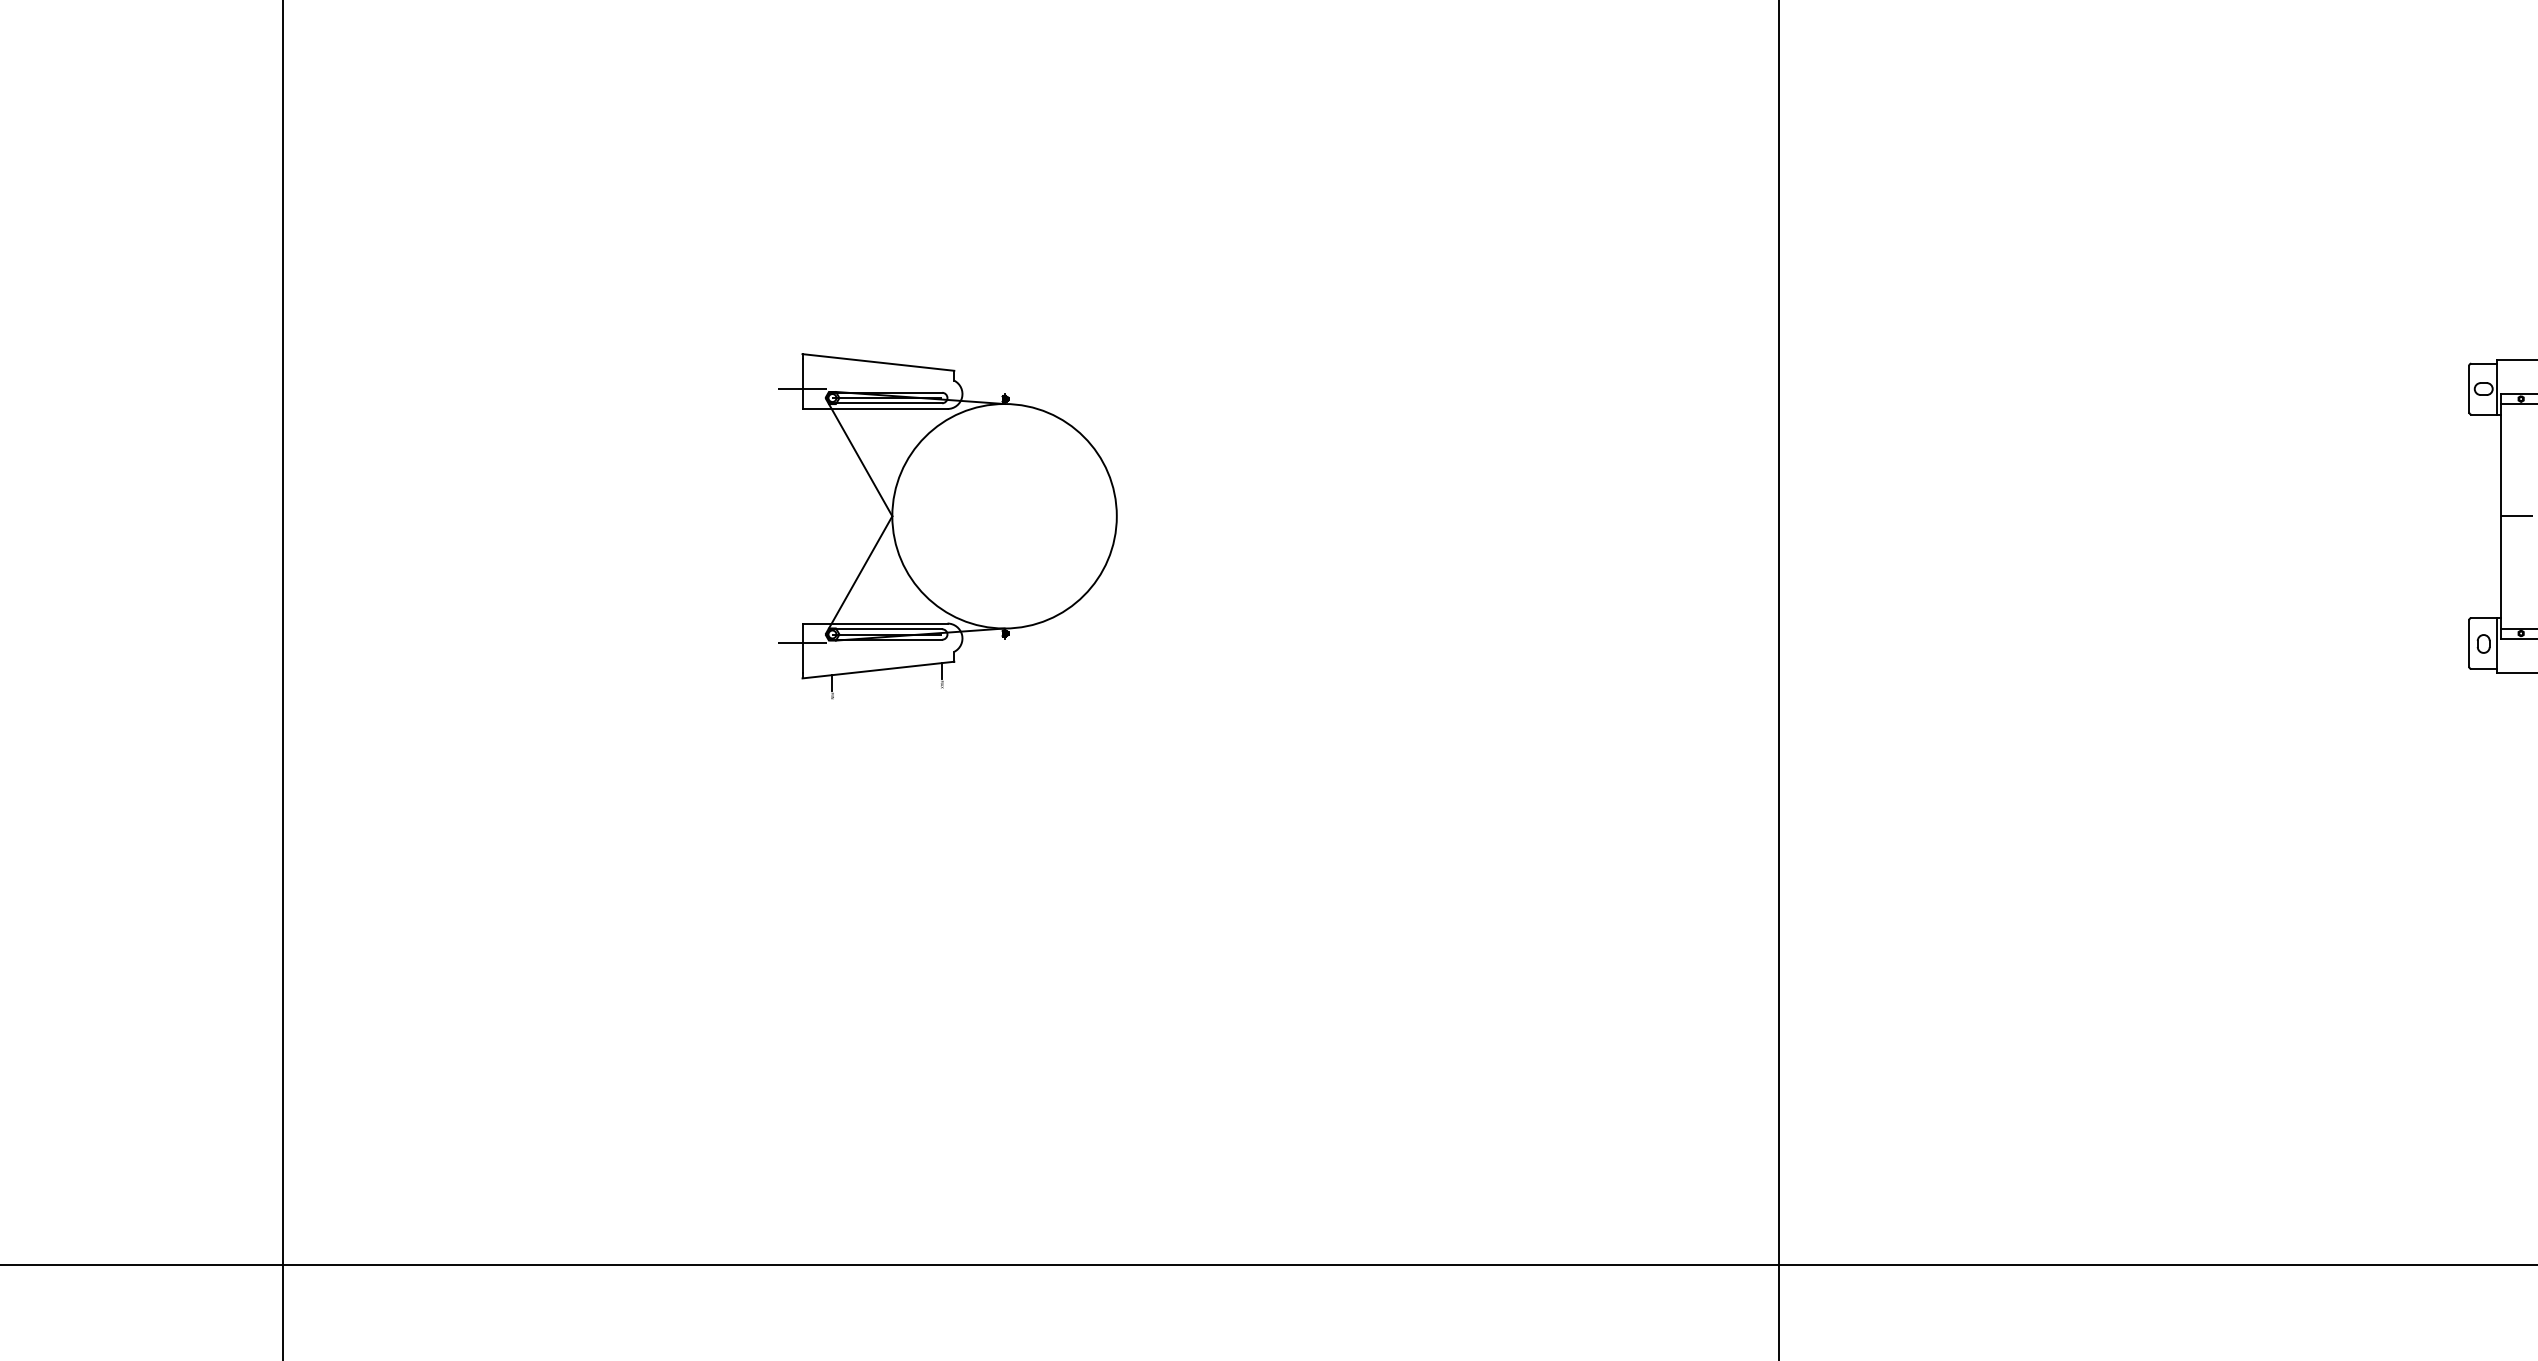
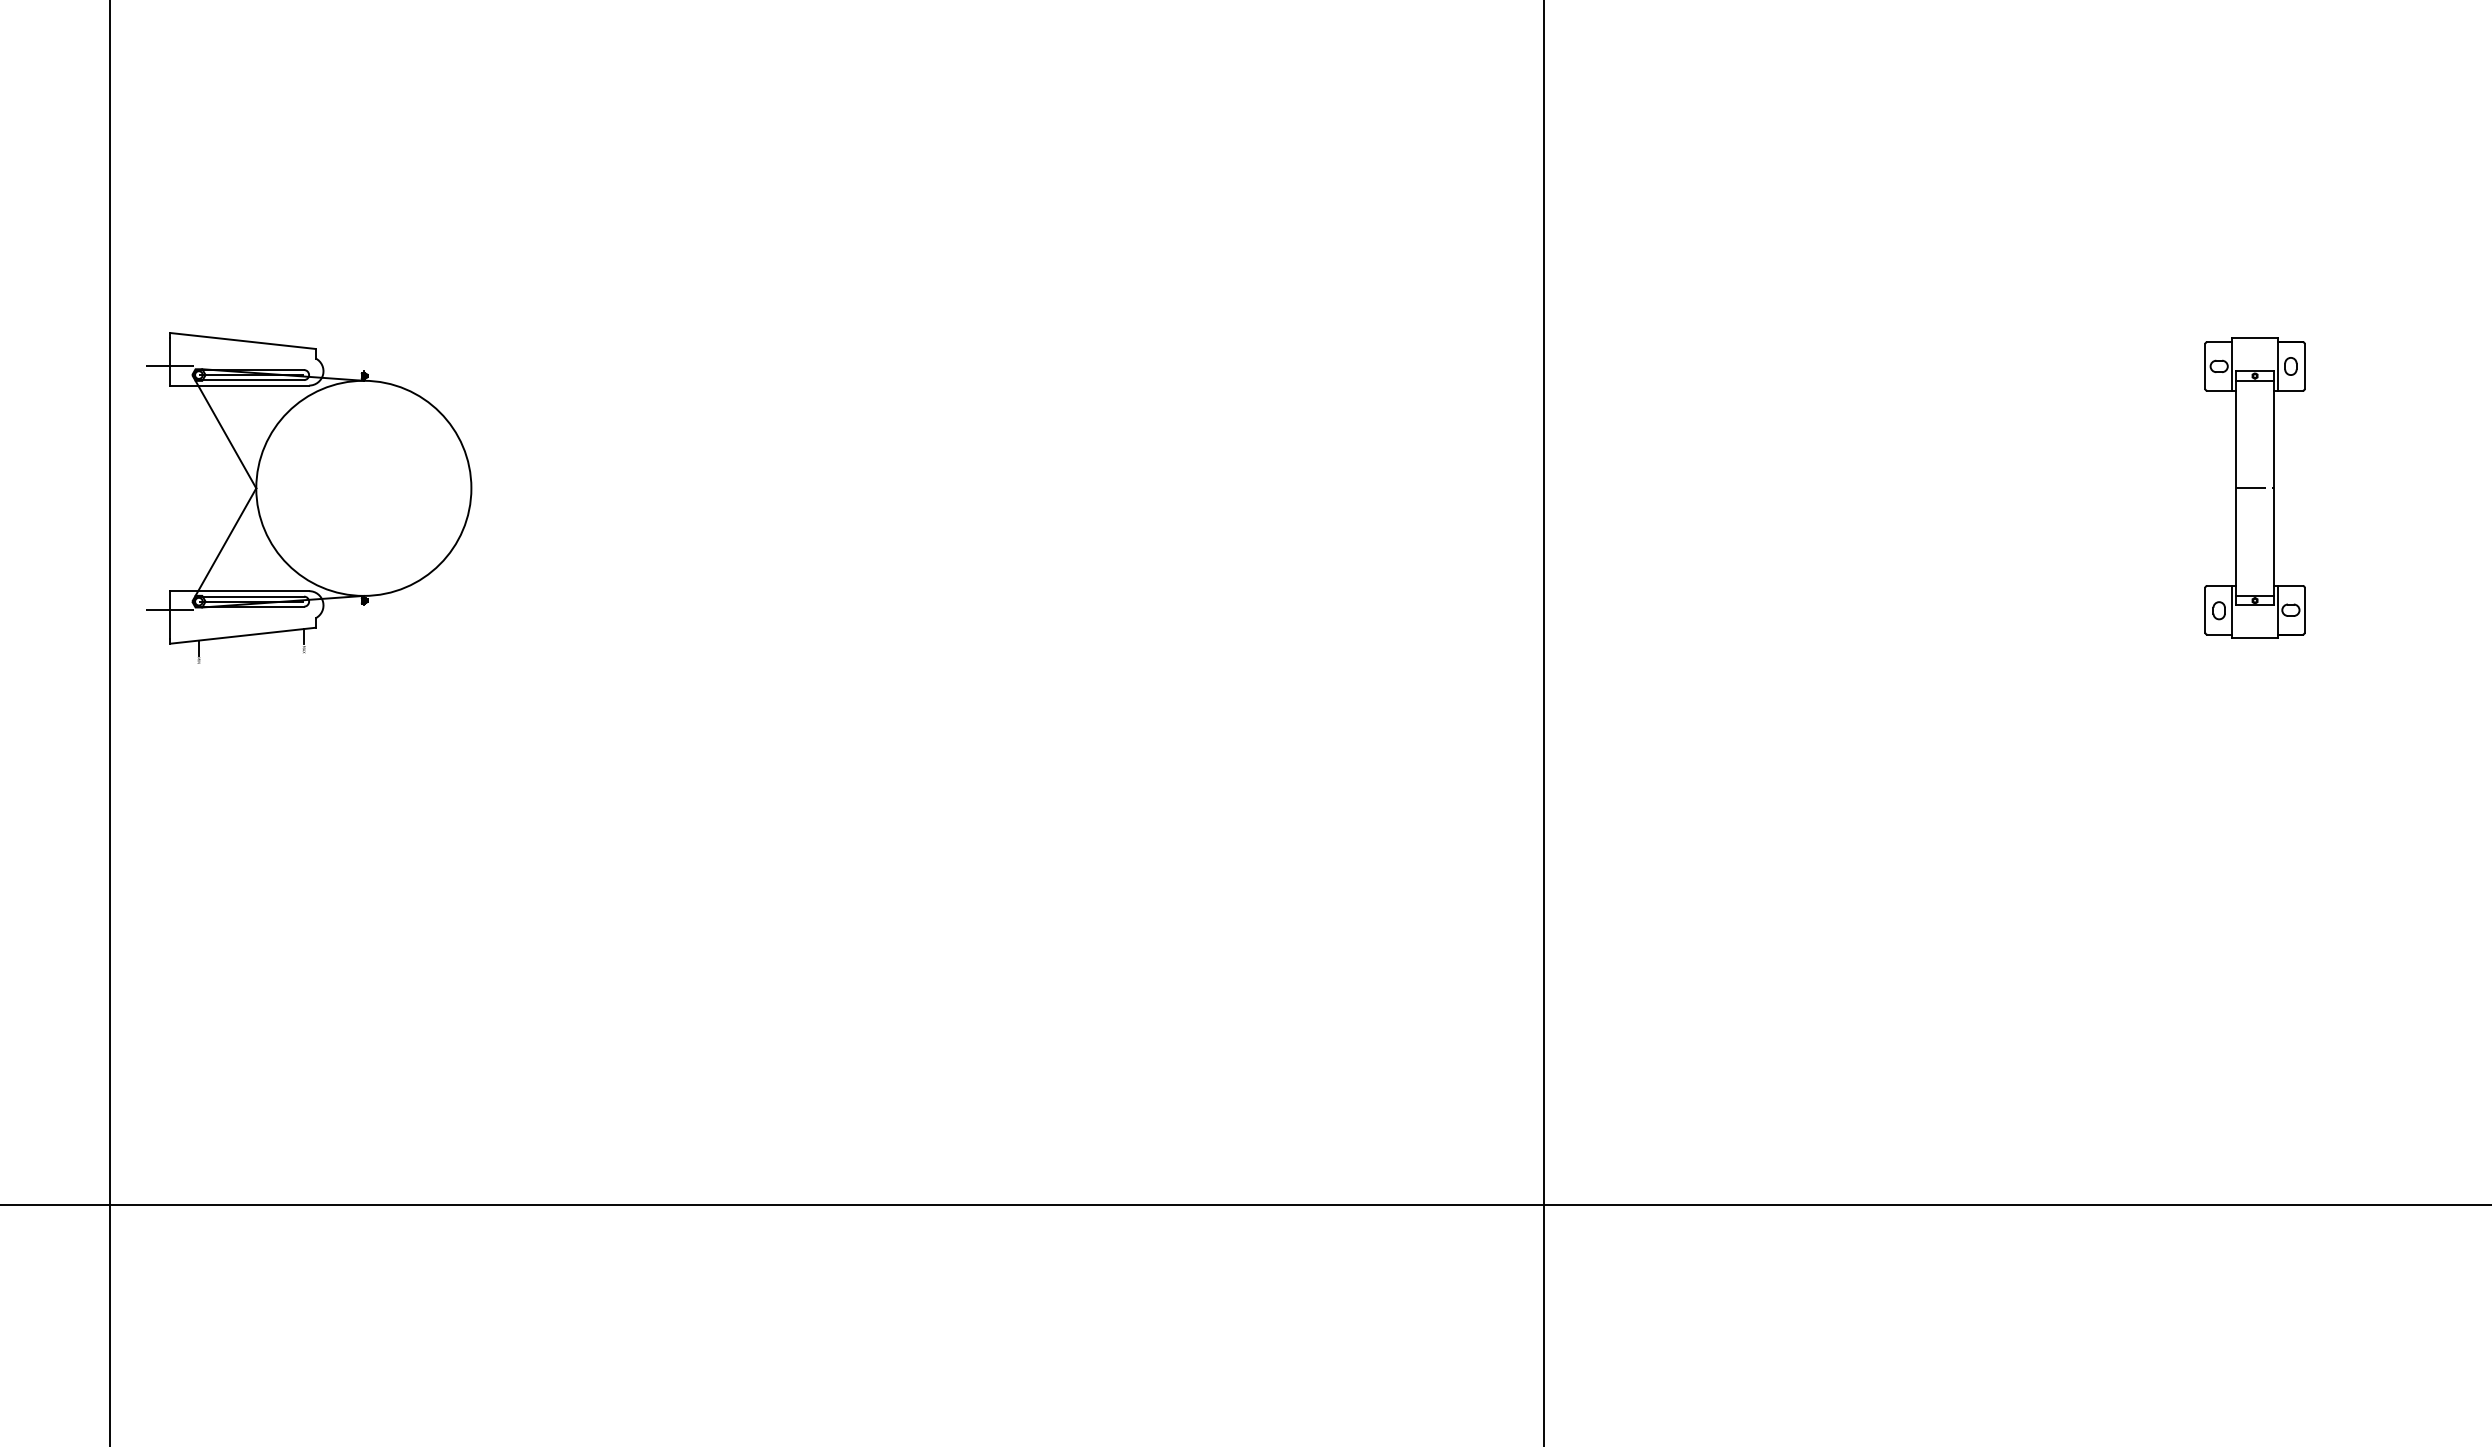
part: (947, 525) -> (309, 497), moved

